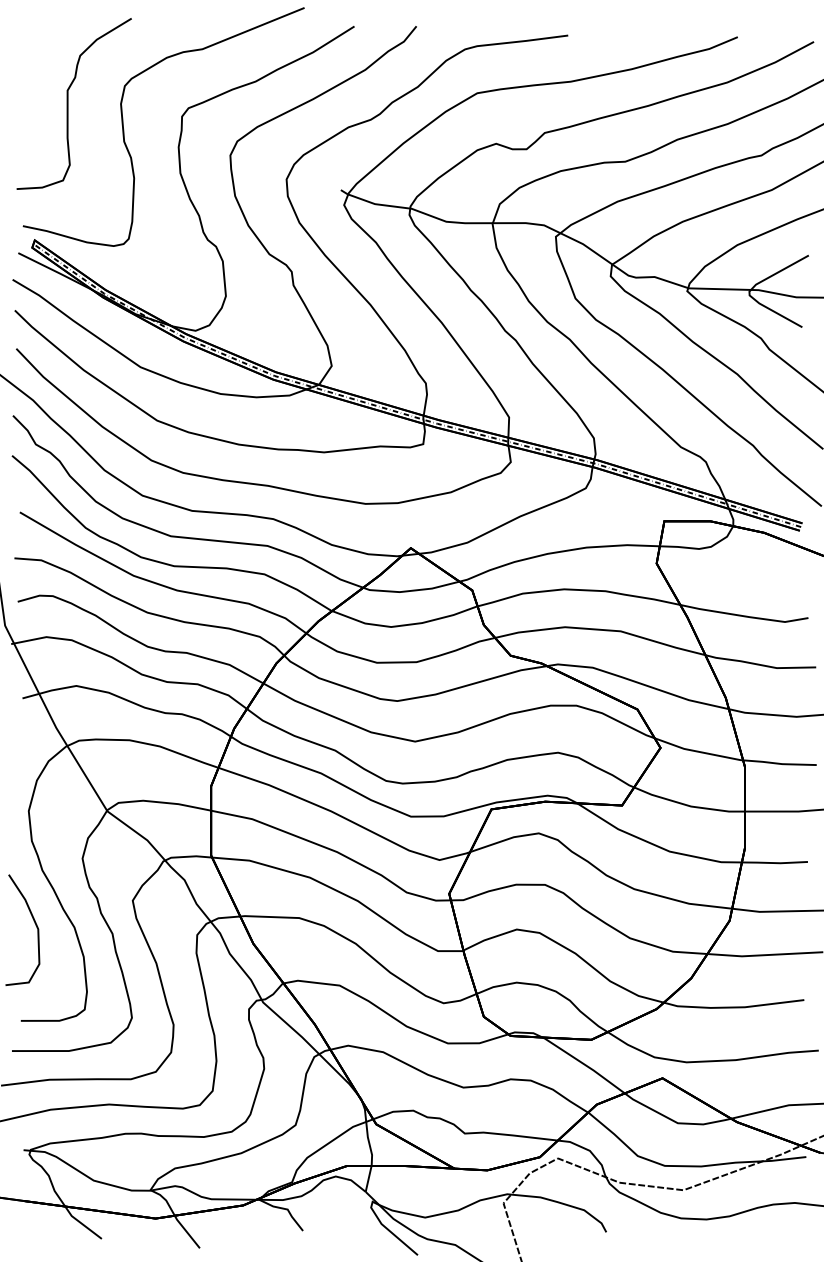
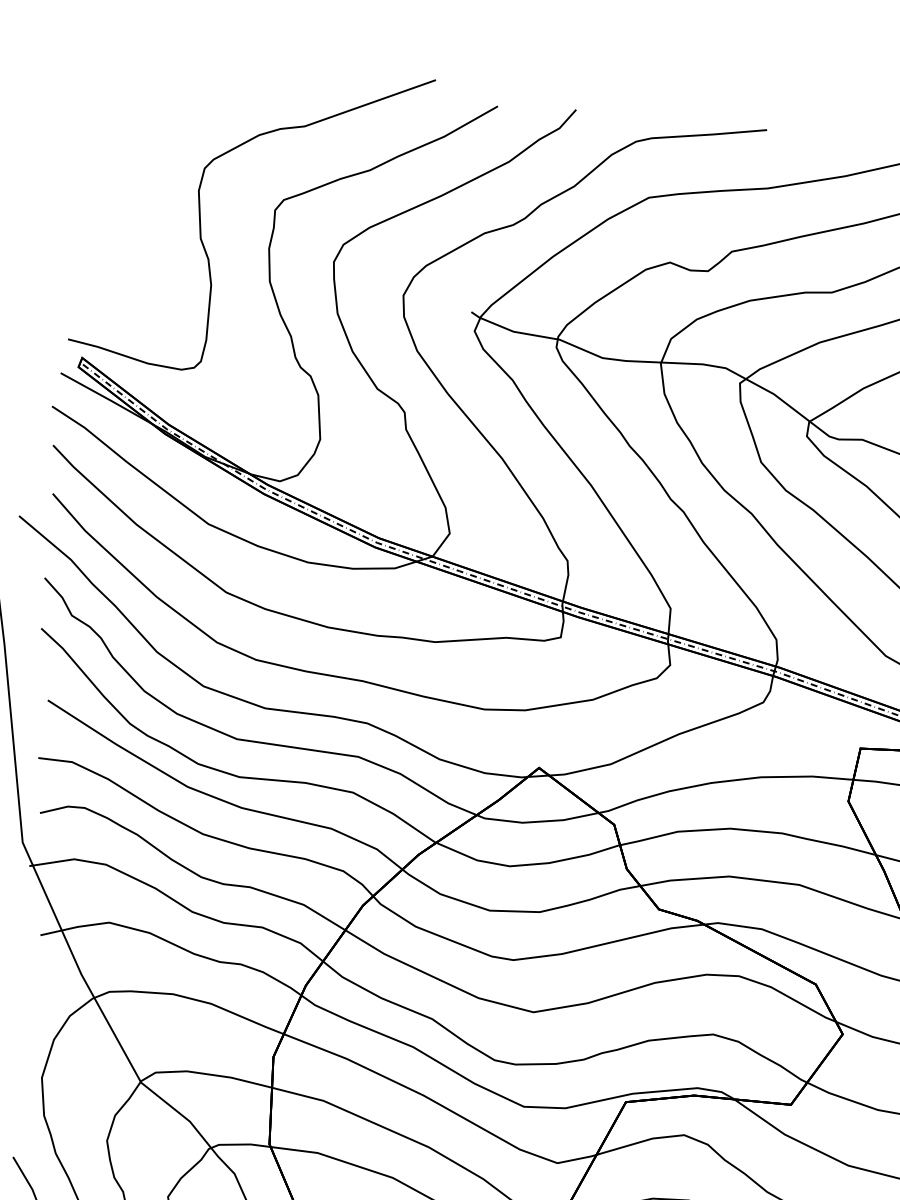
curve: (68, 103) -> (132, 187), removed

